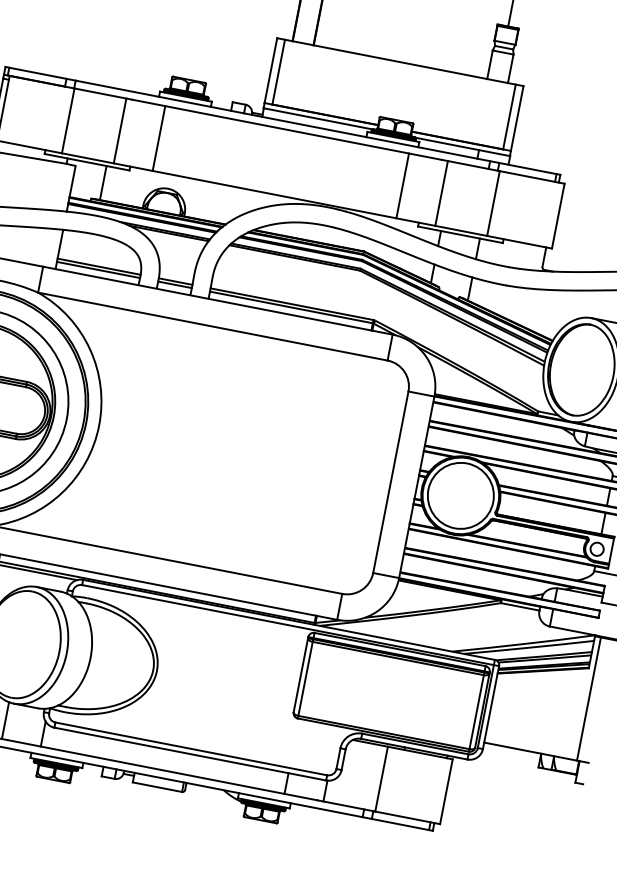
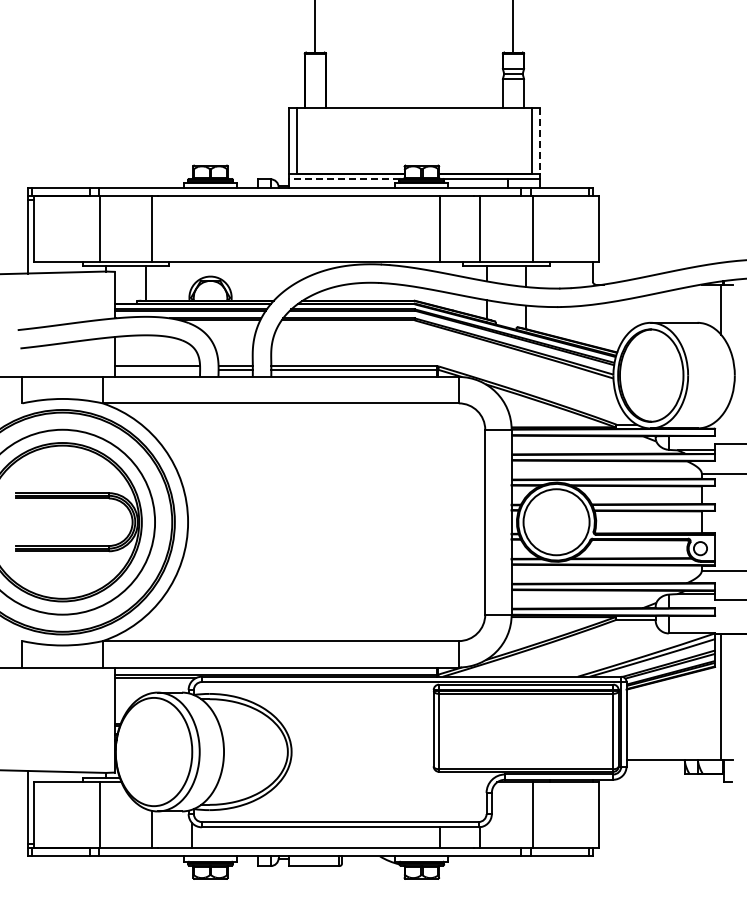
line: (317, 118) -> (343, 179), solid -> dashed
line: (516, 118) -> (539, 141), solid -> dashed
line: (159, 139) -> (192, 229), removed
line: (98, 269) -> (157, 369), removed

